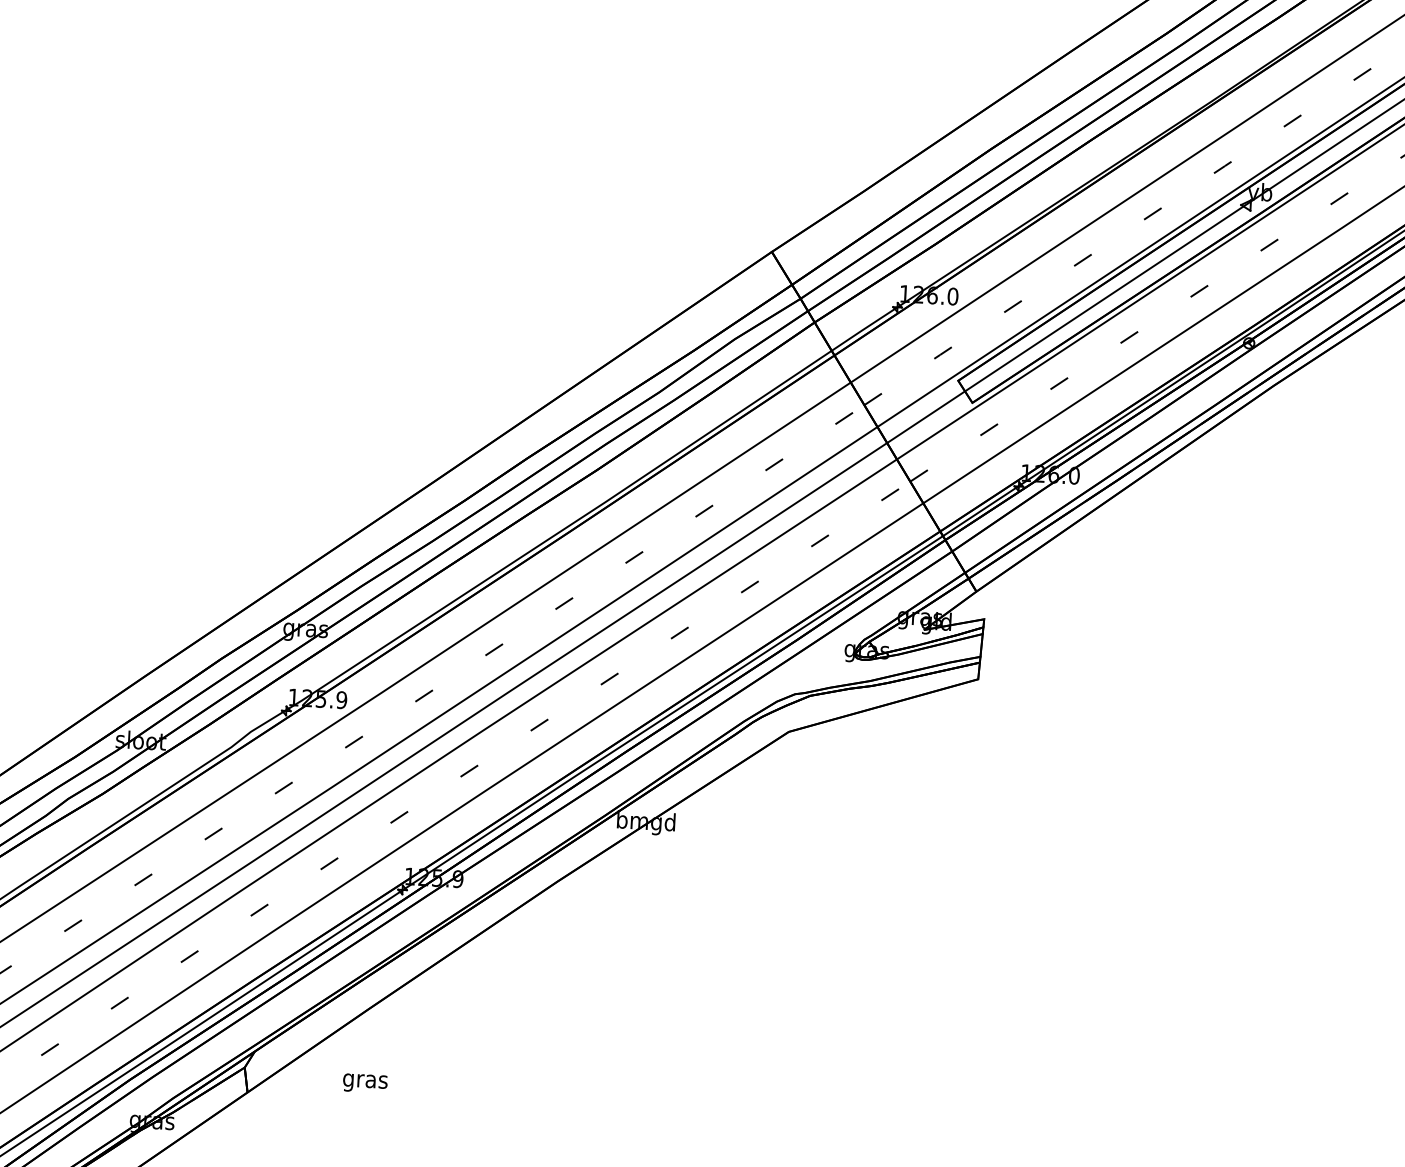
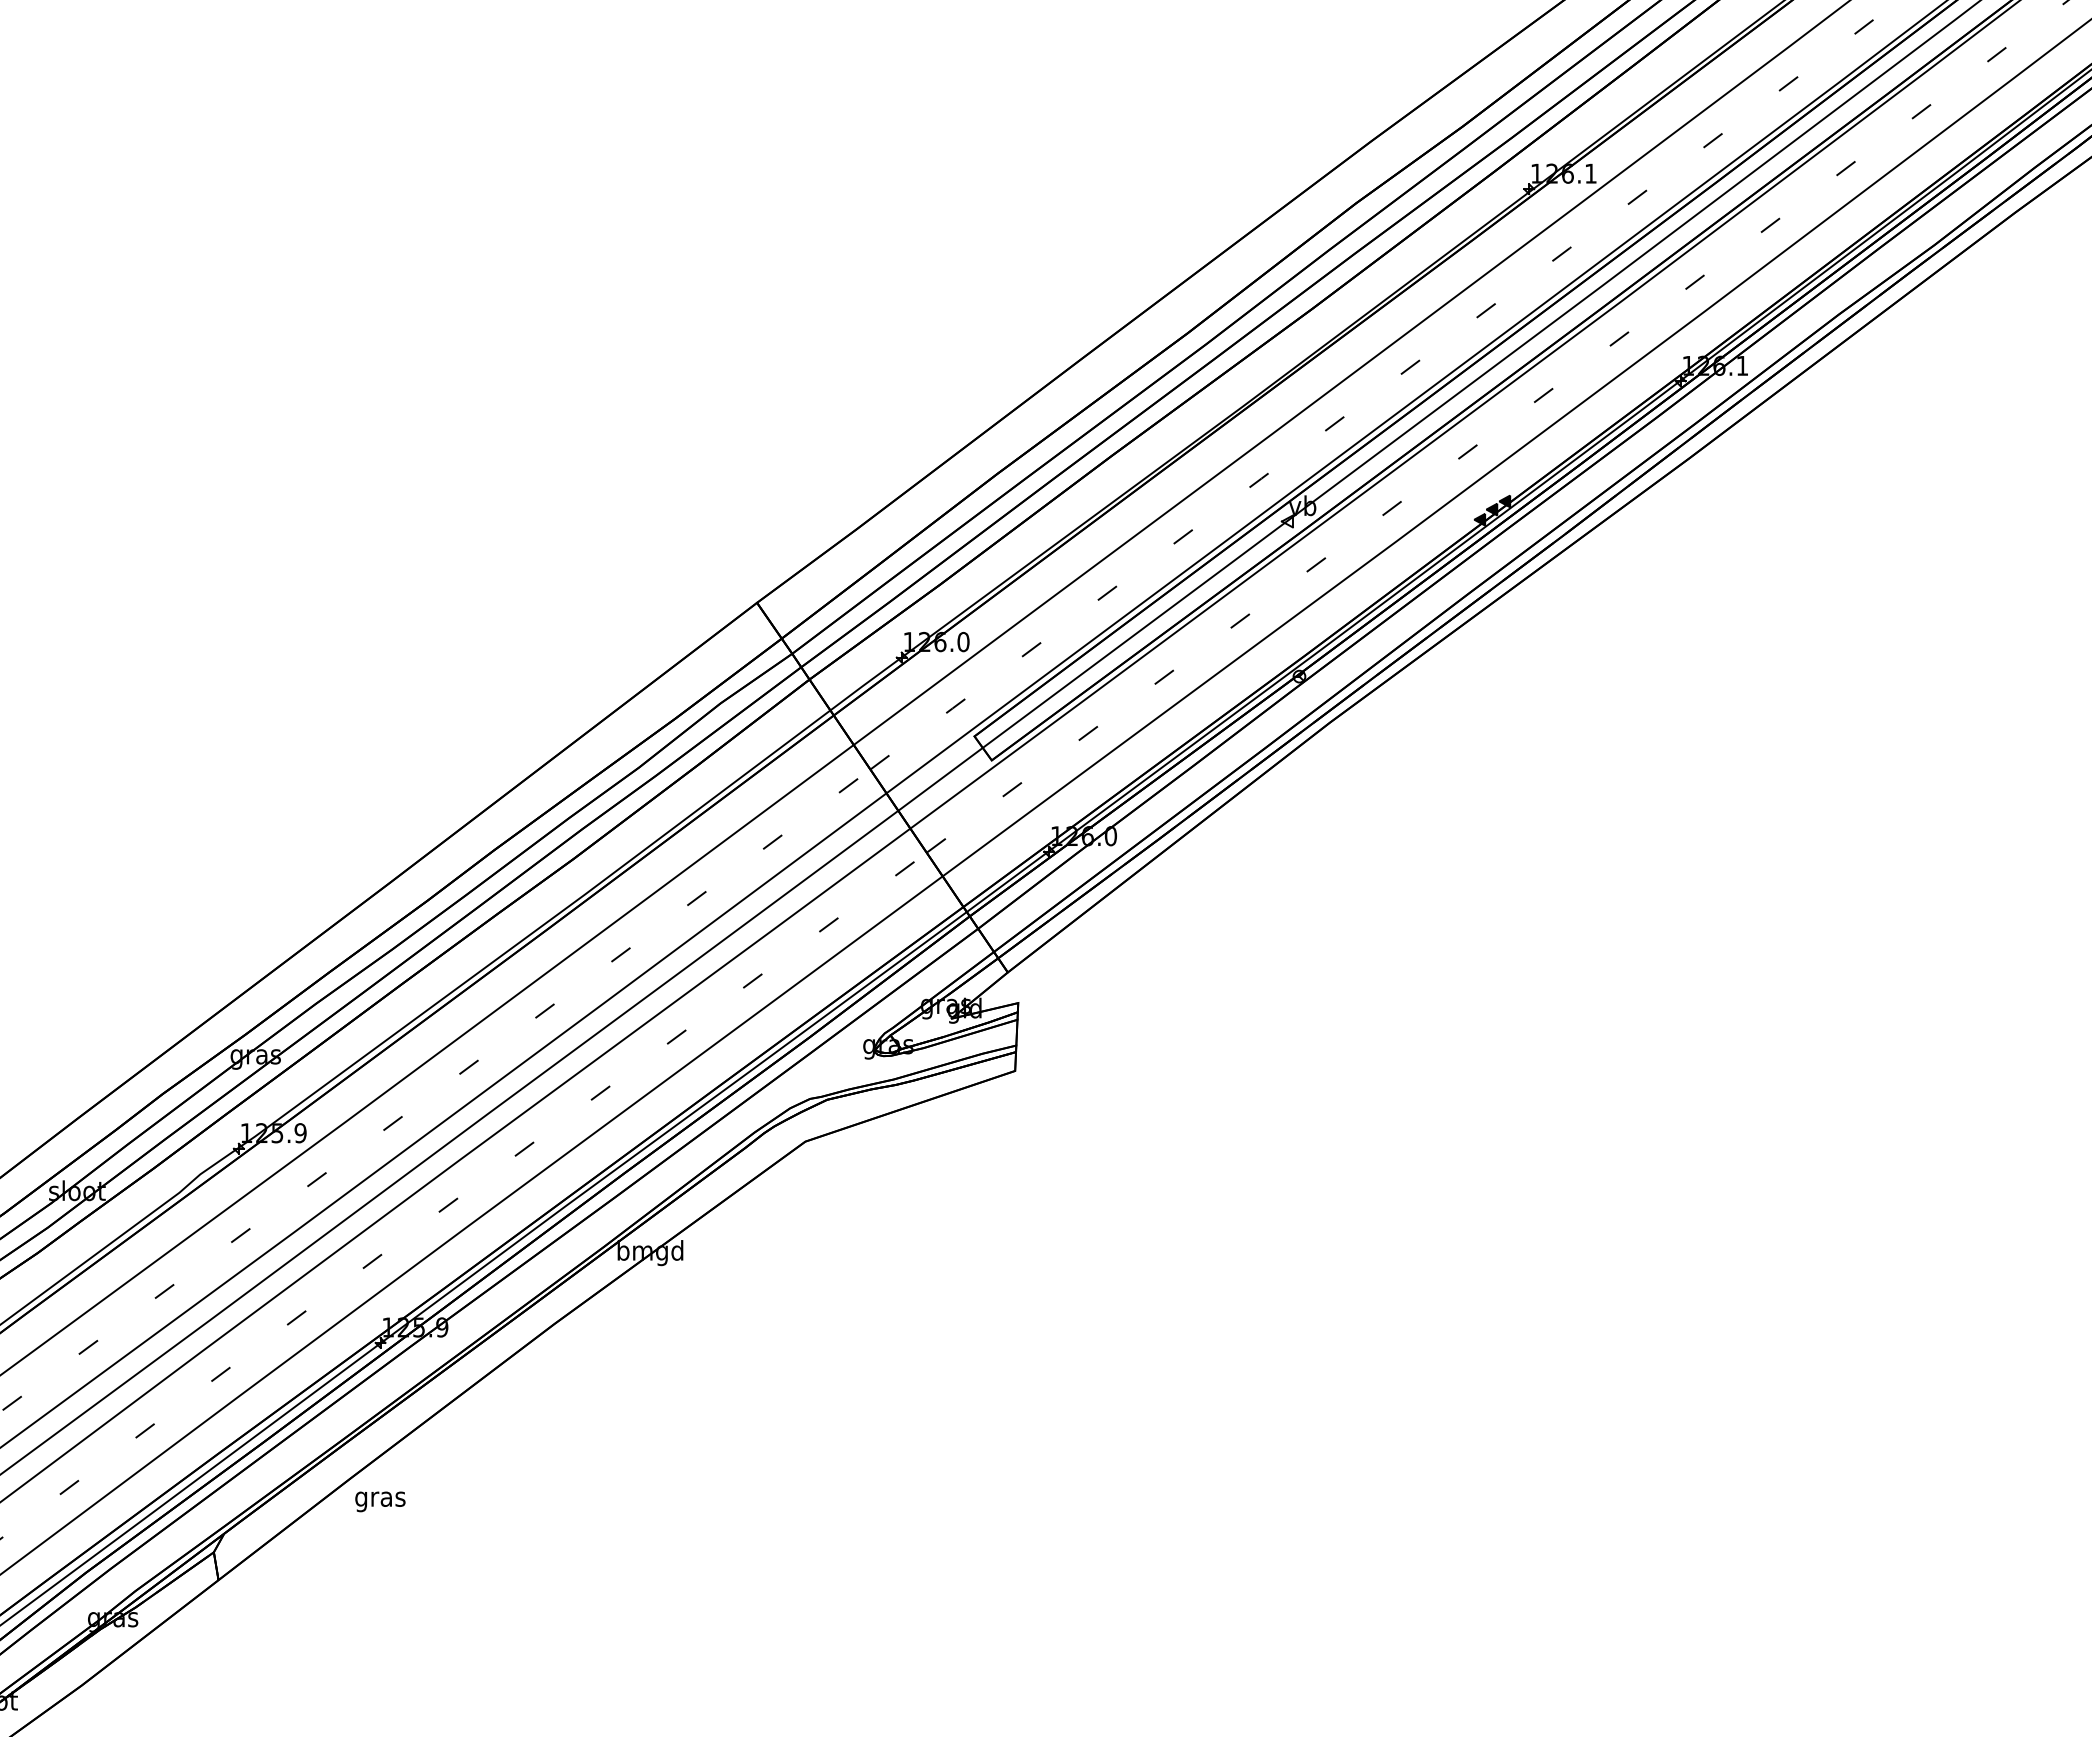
text: (365, 1083) -> (380, 1501), moved

